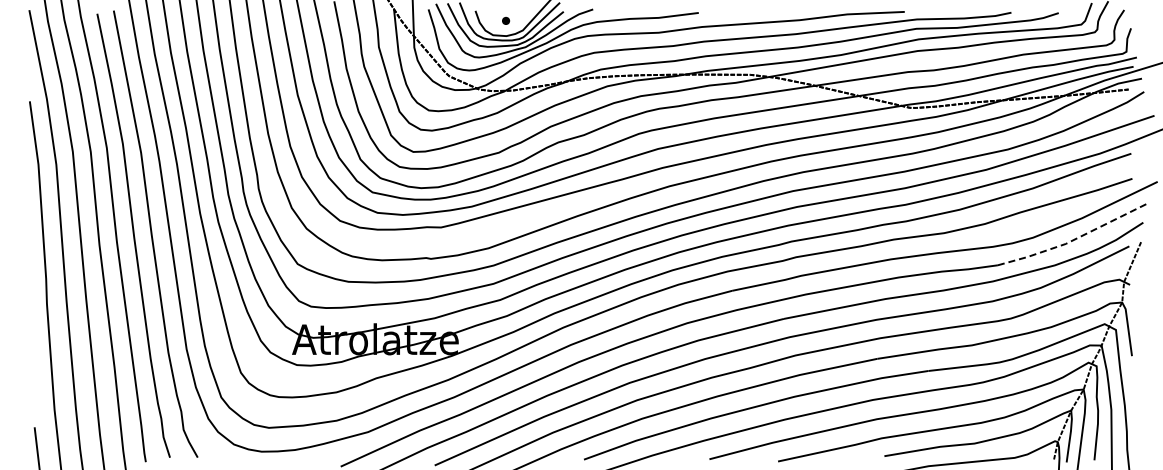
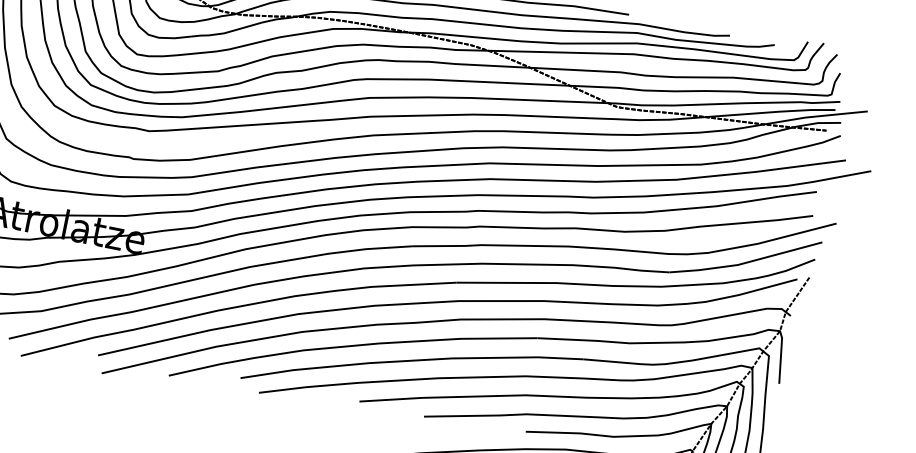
line: (1073, 239) -> (745, 262), dashed -> solid

